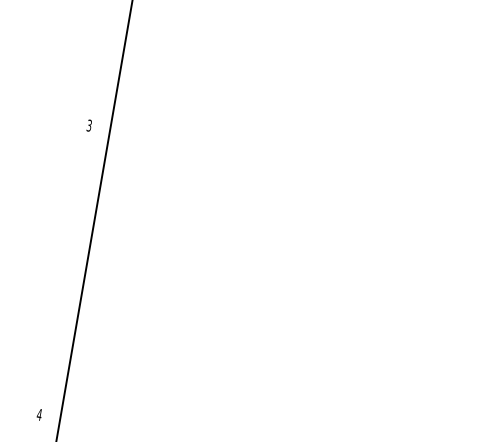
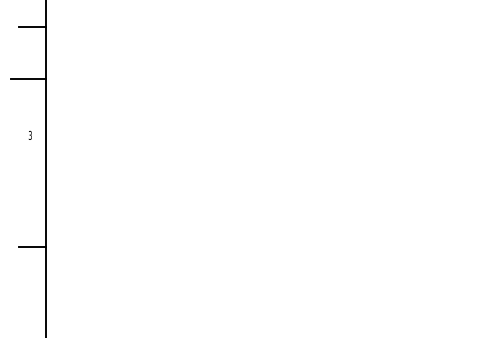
line: (99, 50) -> (28, 78), added
line: (66, 273) -> (32, 247), added

